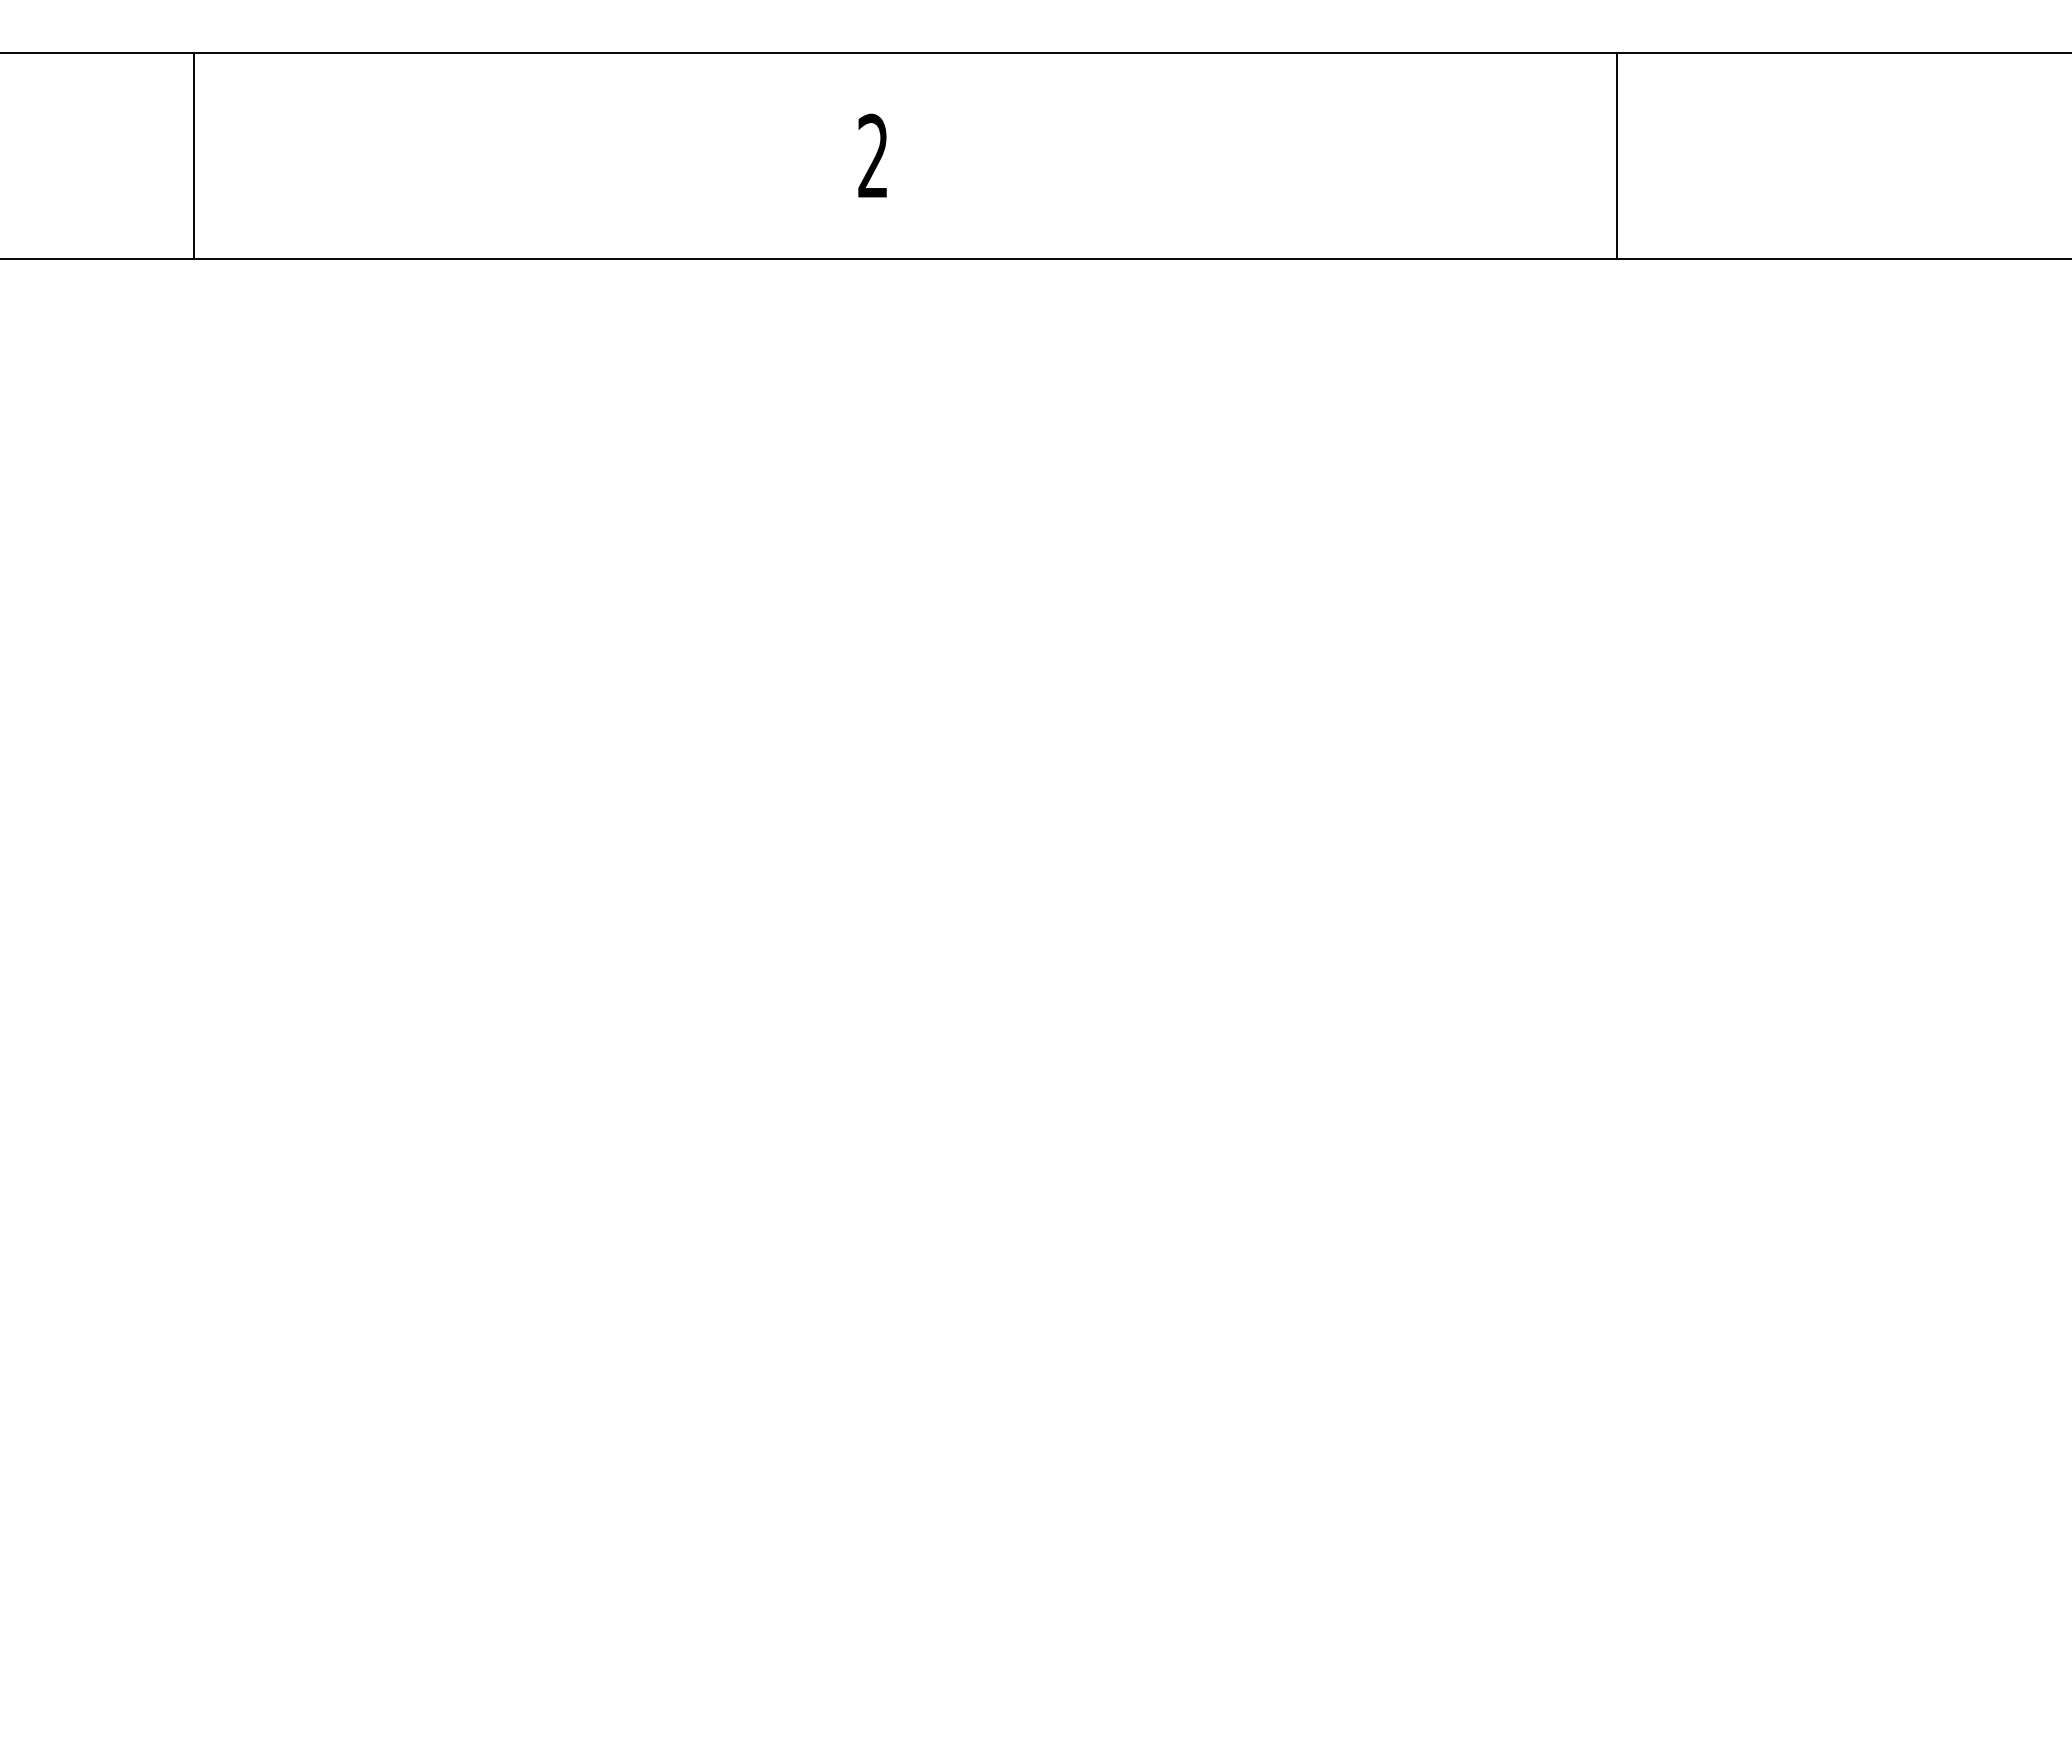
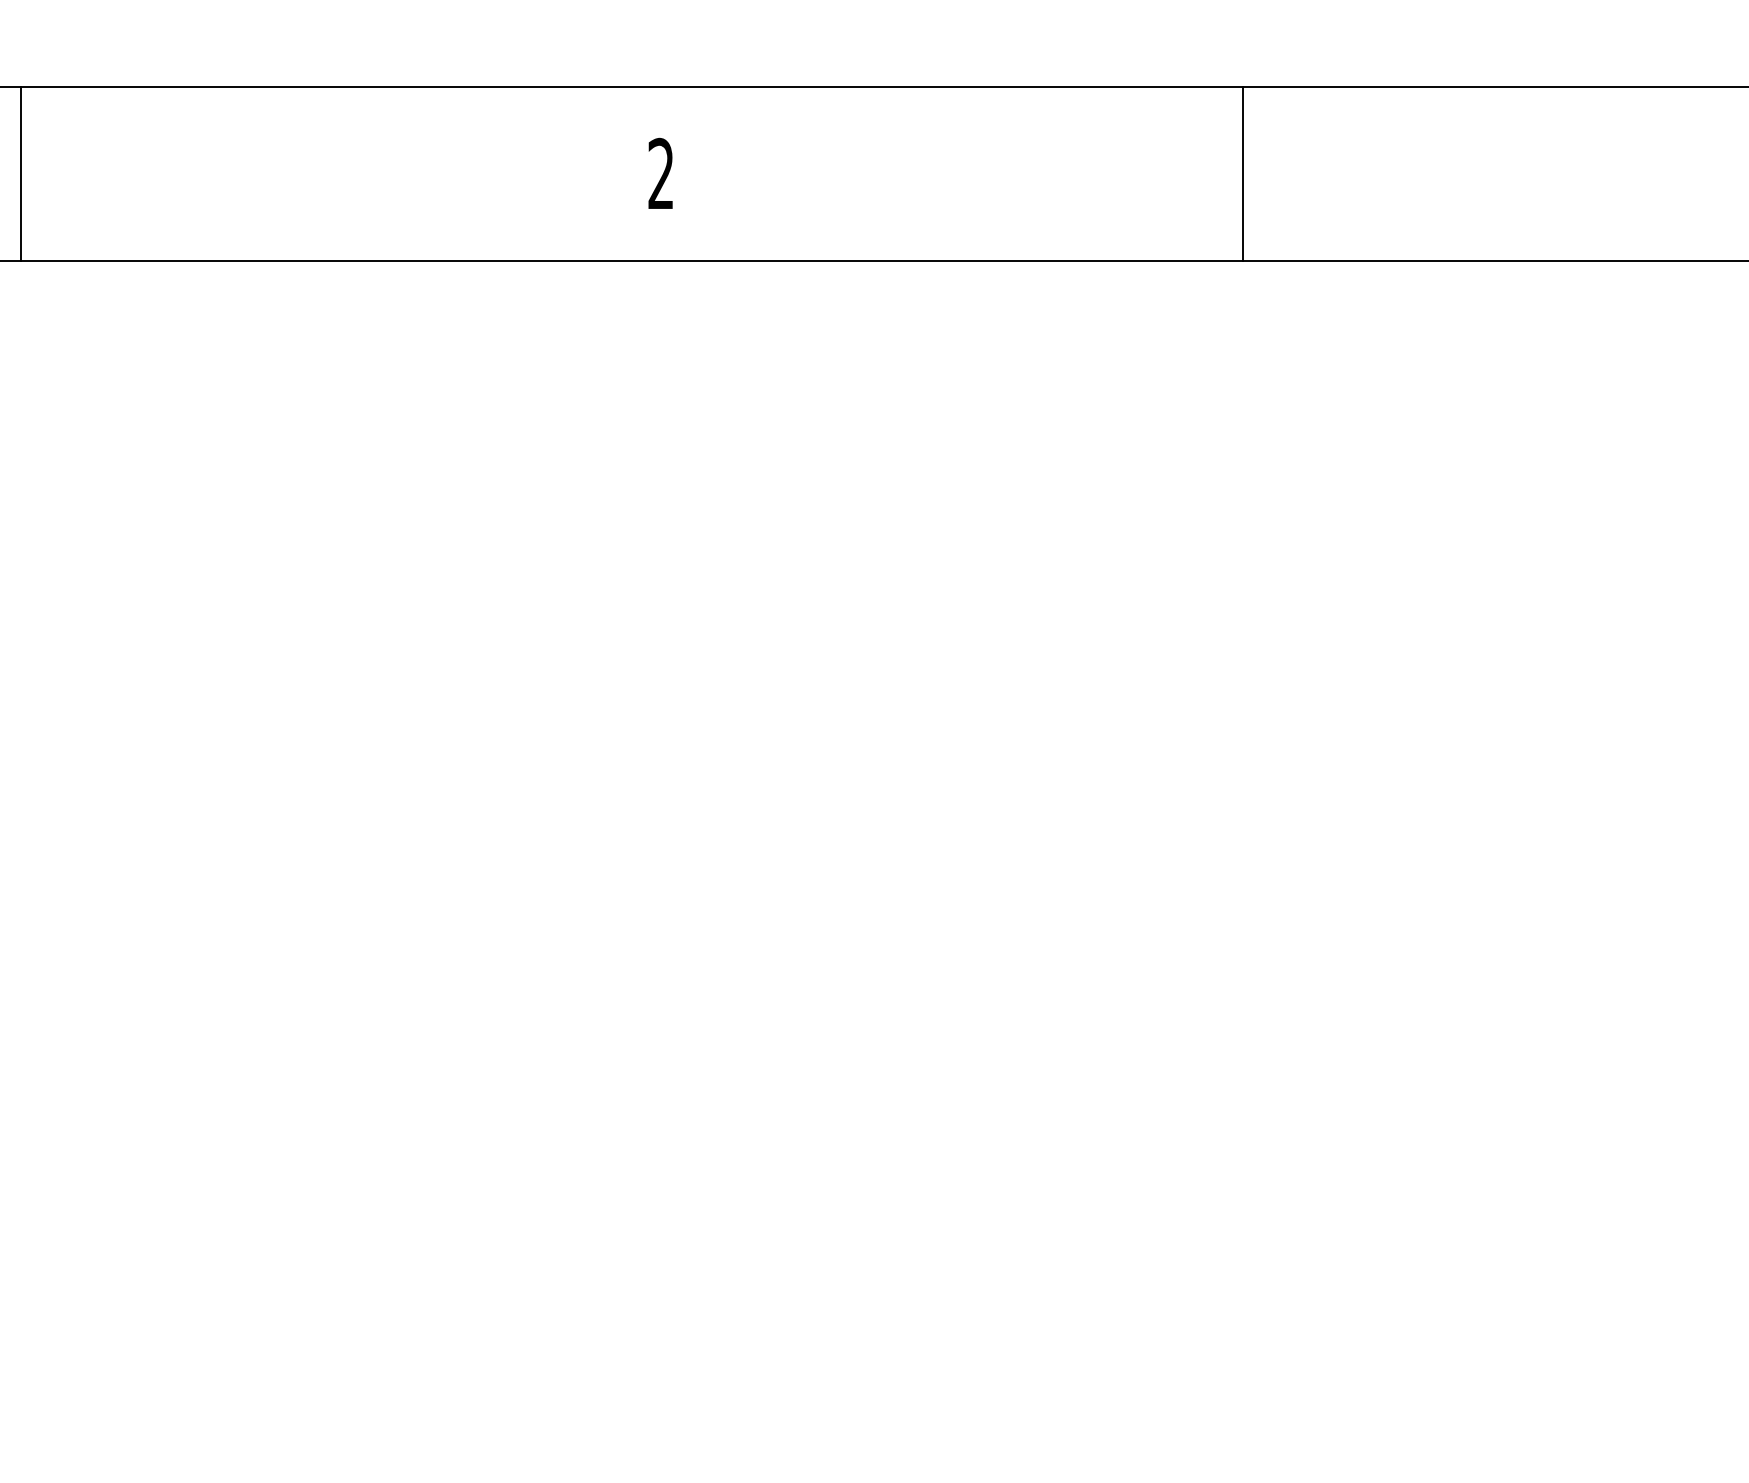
line: (194, 156) -> (21, 174), moved
line: (1616, 156) -> (1242, 174), moved

